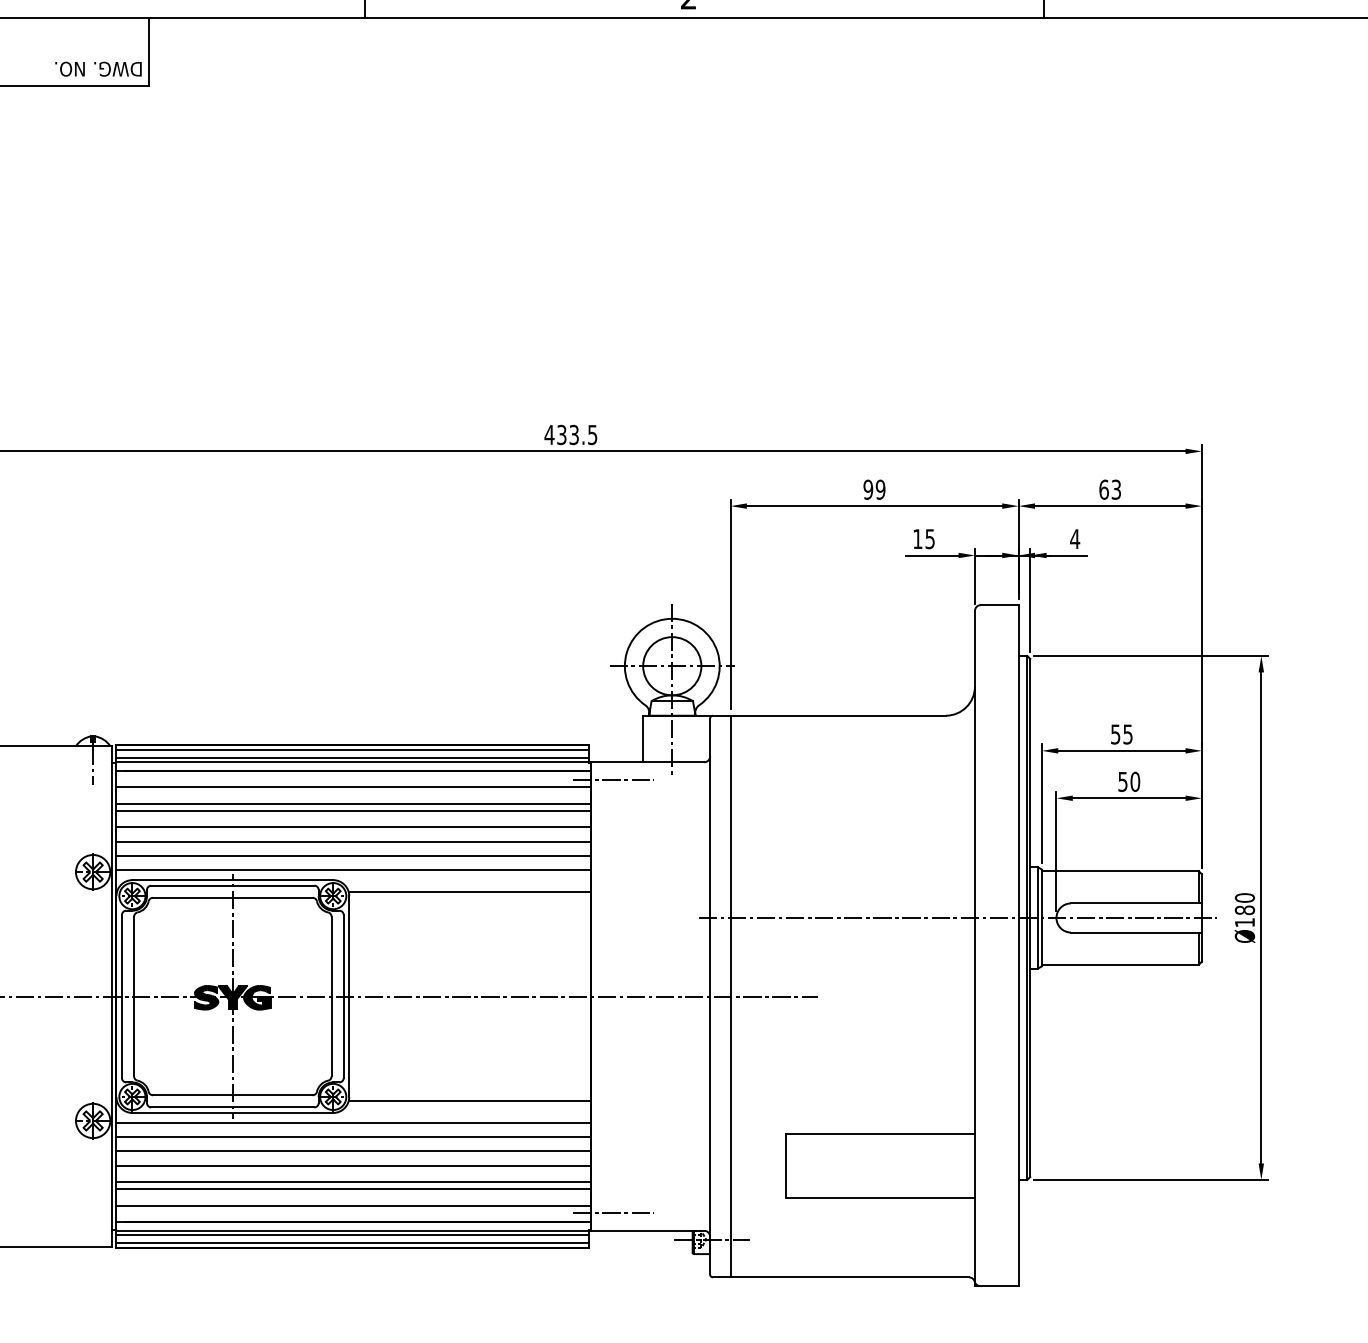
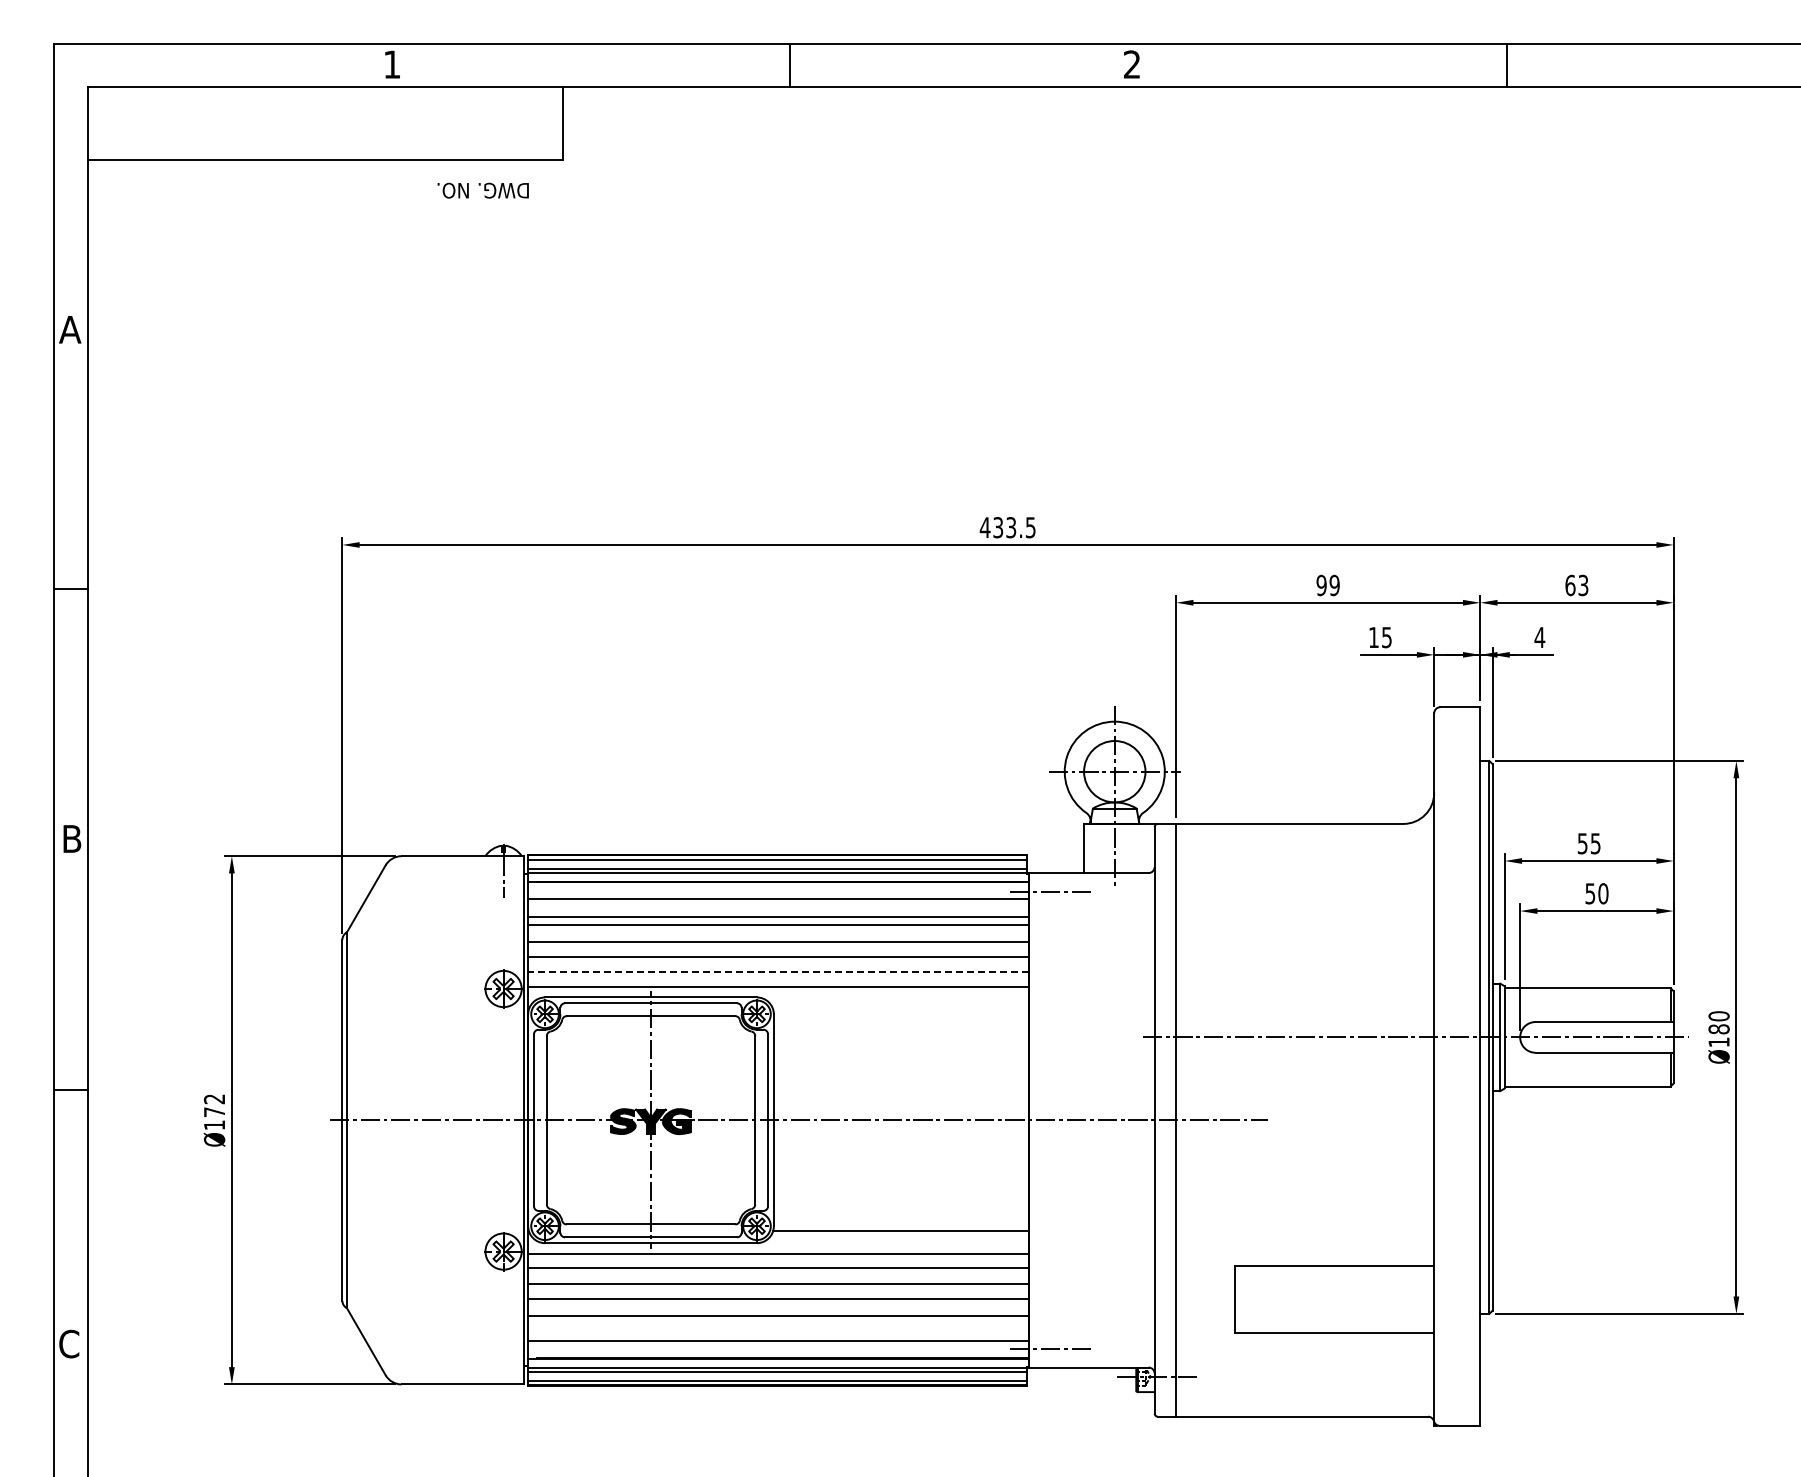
text: (97, 69) -> (482, 190), moved
line: (352, 856) -> (777, 972), solid -> dashed
line: (469, 891) -> (900, 1009), removed
line: (353, 1189) -> (778, 1323), removed

